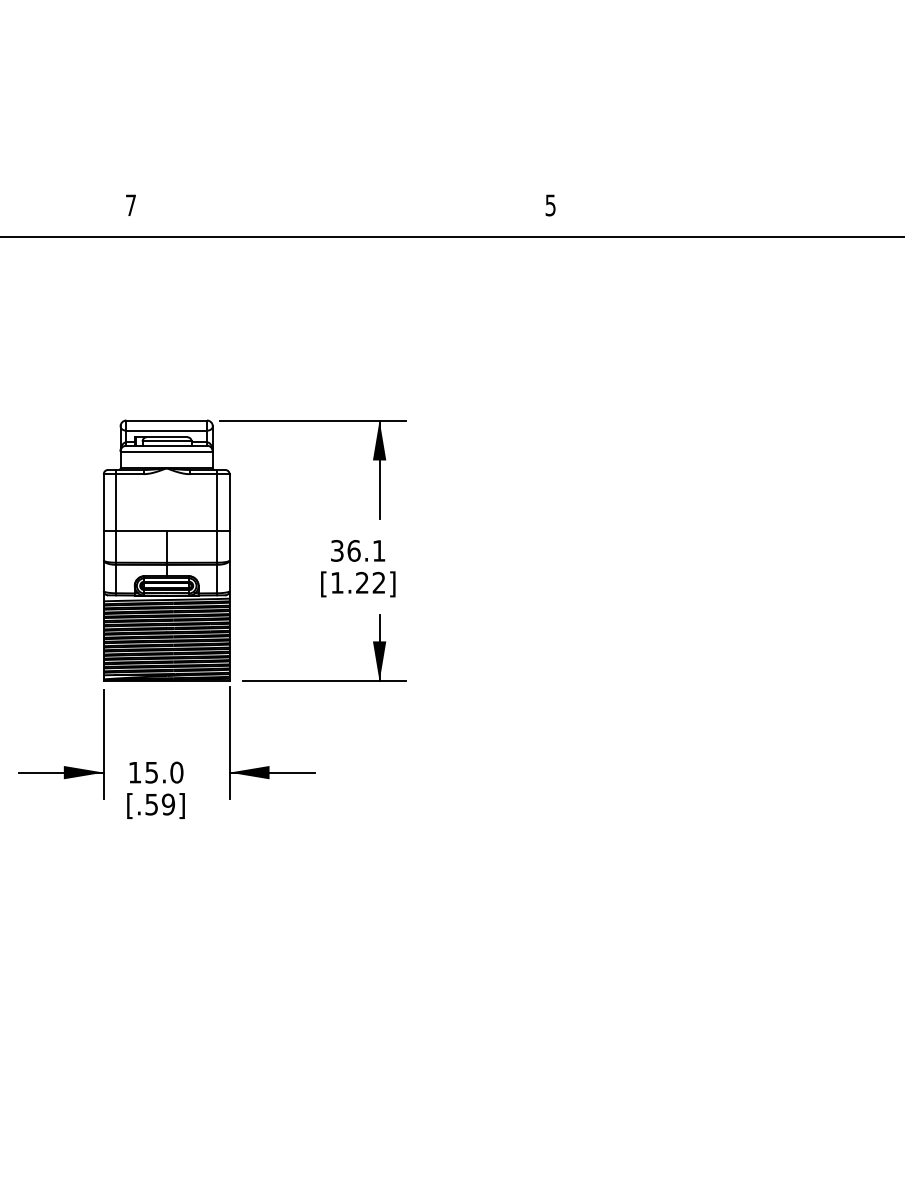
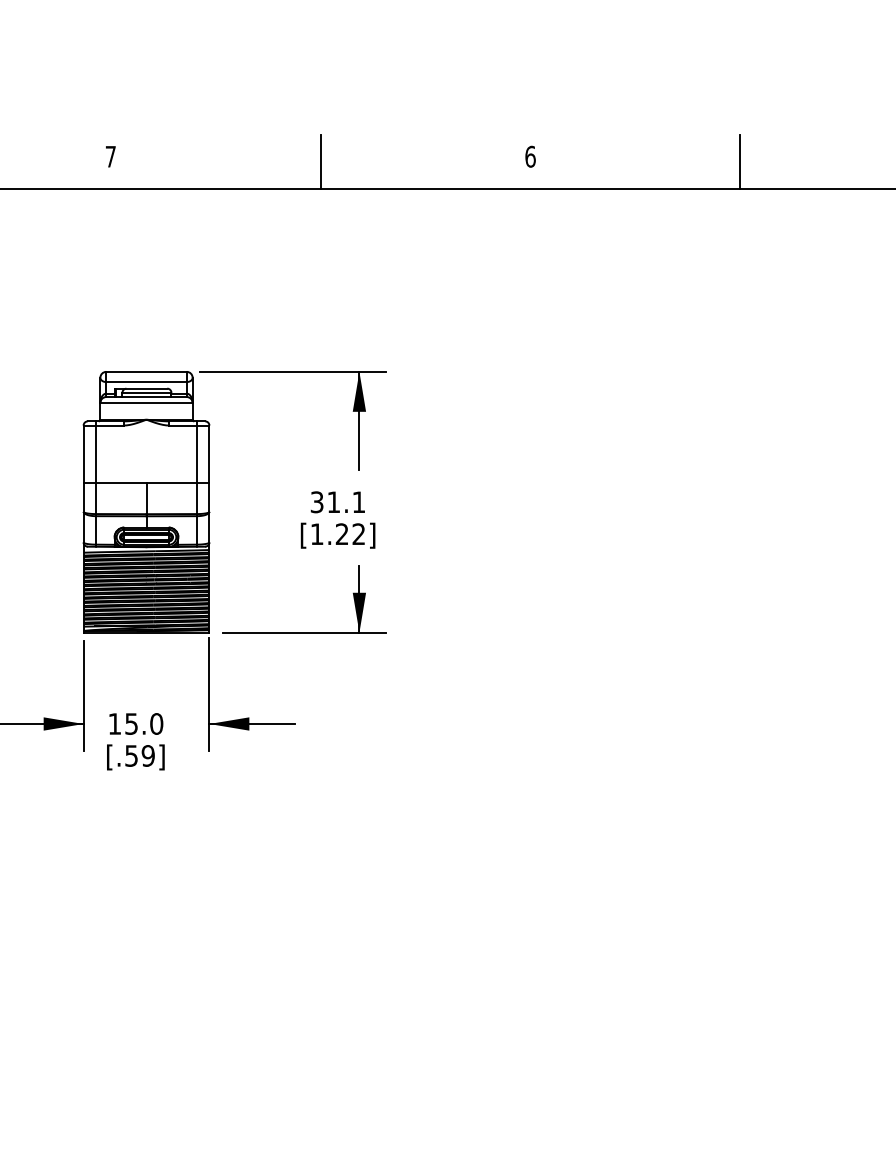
text: (550, 205) -> (530, 156), 5 -> 6
line: (340, 210) -> (320, 161), added
line: (760, 210) -> (740, 161), added
text: (353, 550) -> (333, 501), 36.1 -> 31.1

